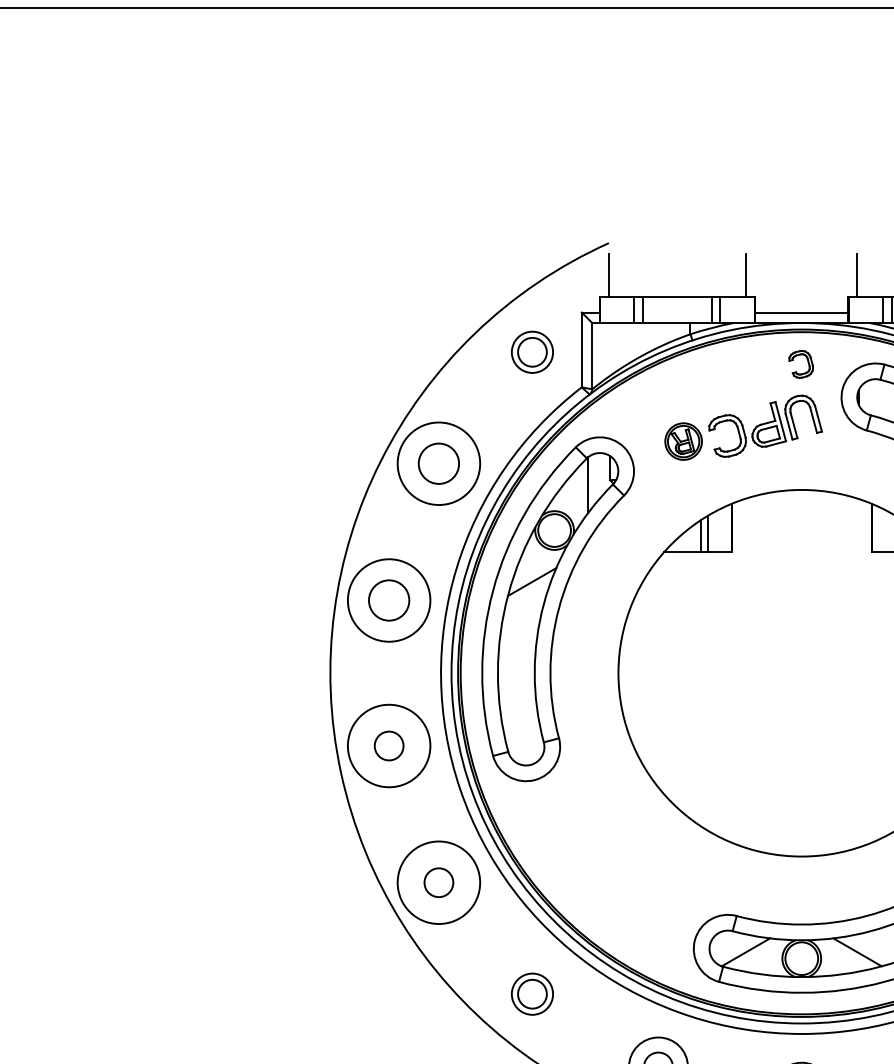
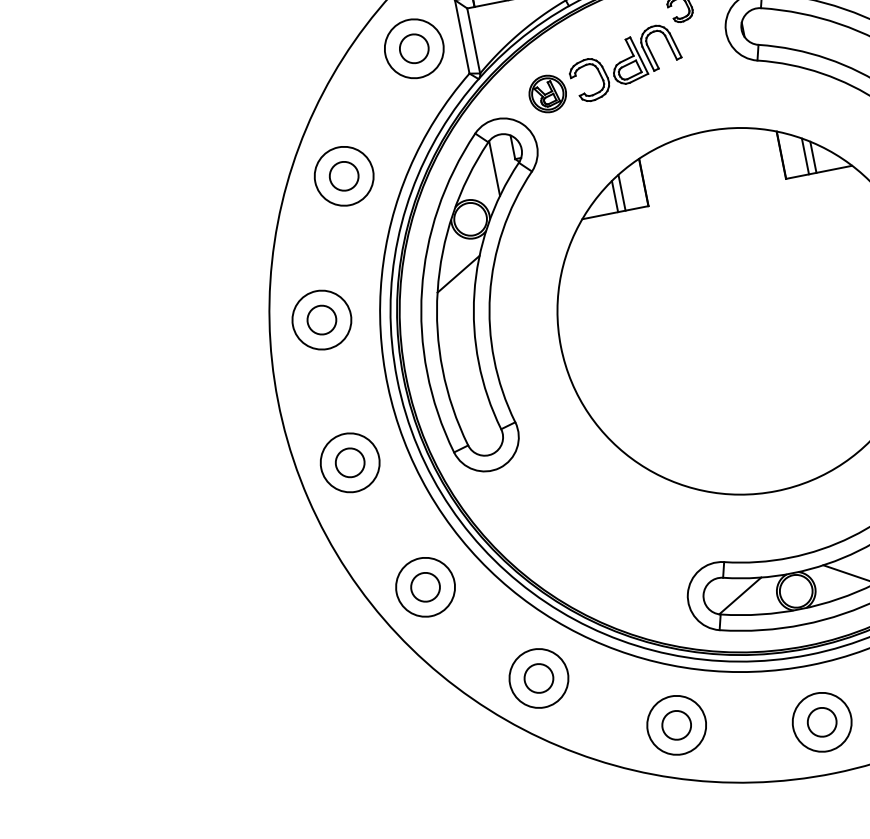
circle: (532, 351) -> (414, 47), size x1.43
part: (743, 427) -> (603, 68), moved
circle: (438, 463) -> (343, 176), size x0.71
circle: (438, 463) -> (343, 176), size x0.71
circle: (388, 600) -> (321, 320), size x0.71
circle: (388, 600) -> (321, 320), size x0.71
circle: (388, 745) -> (349, 462), size x0.71
circle: (438, 882) -> (425, 587), size x0.71
circle: (532, 993) -> (538, 677), size x1.43

